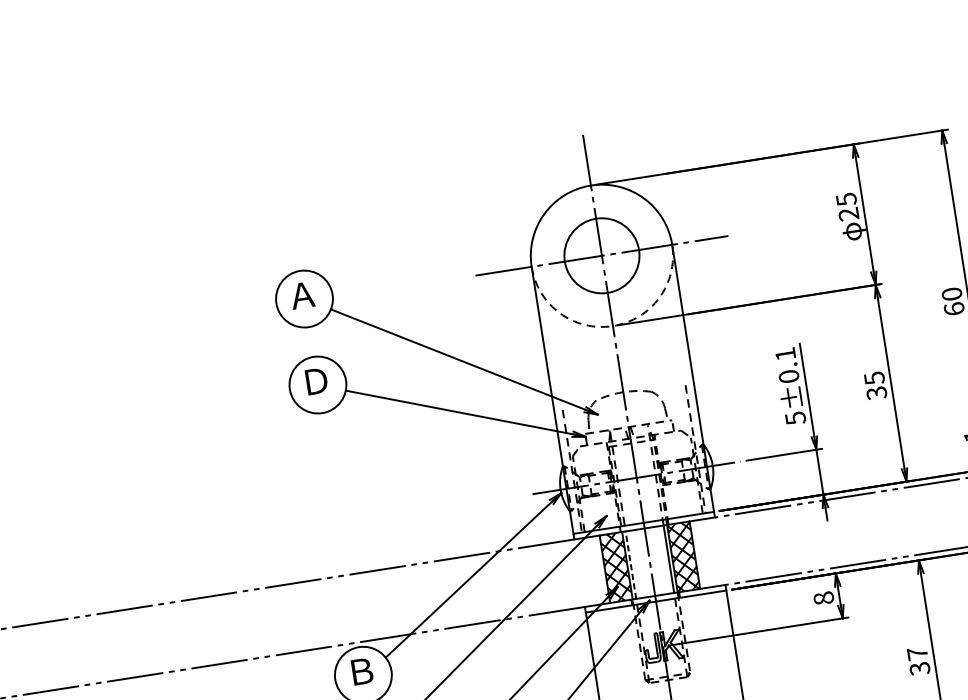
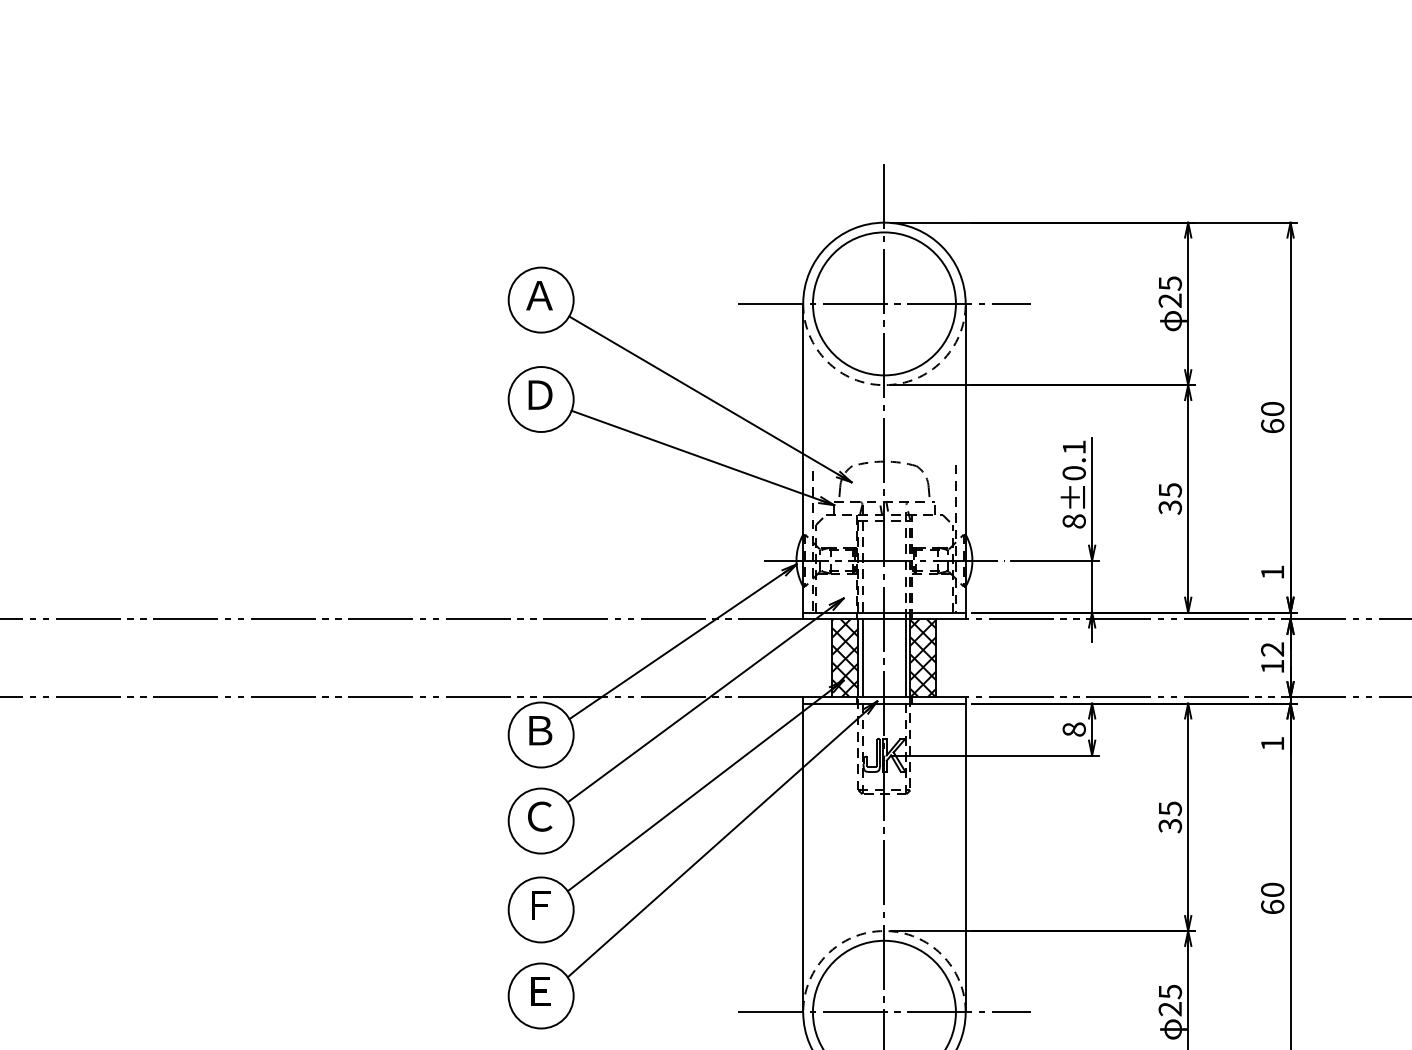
circle: (601, 255) -> (883, 303), size x1.67
text: (794, 418) -> (1073, 521), 5±0.1 -> 8±0.1
line: (631, 565) -> (862, 658), dashed -> solid
text: (917, 653) -> (1170, 808), 37 -> 35

